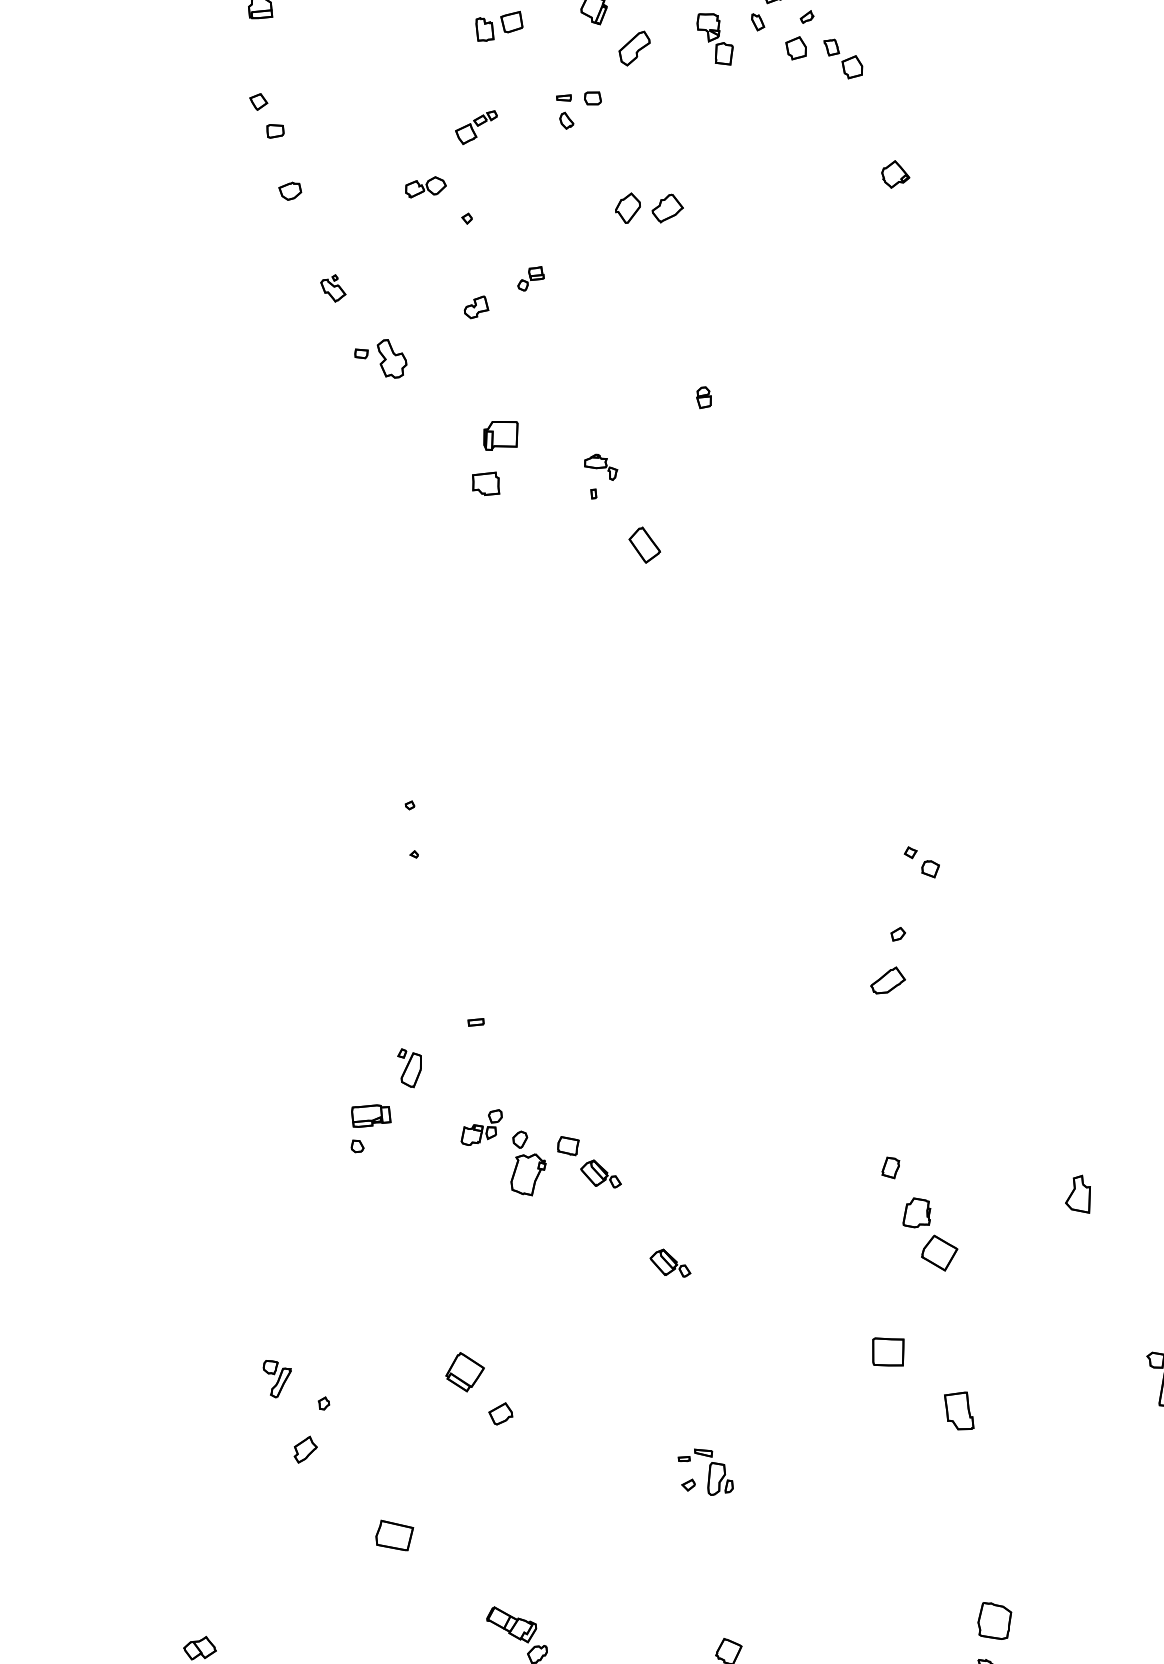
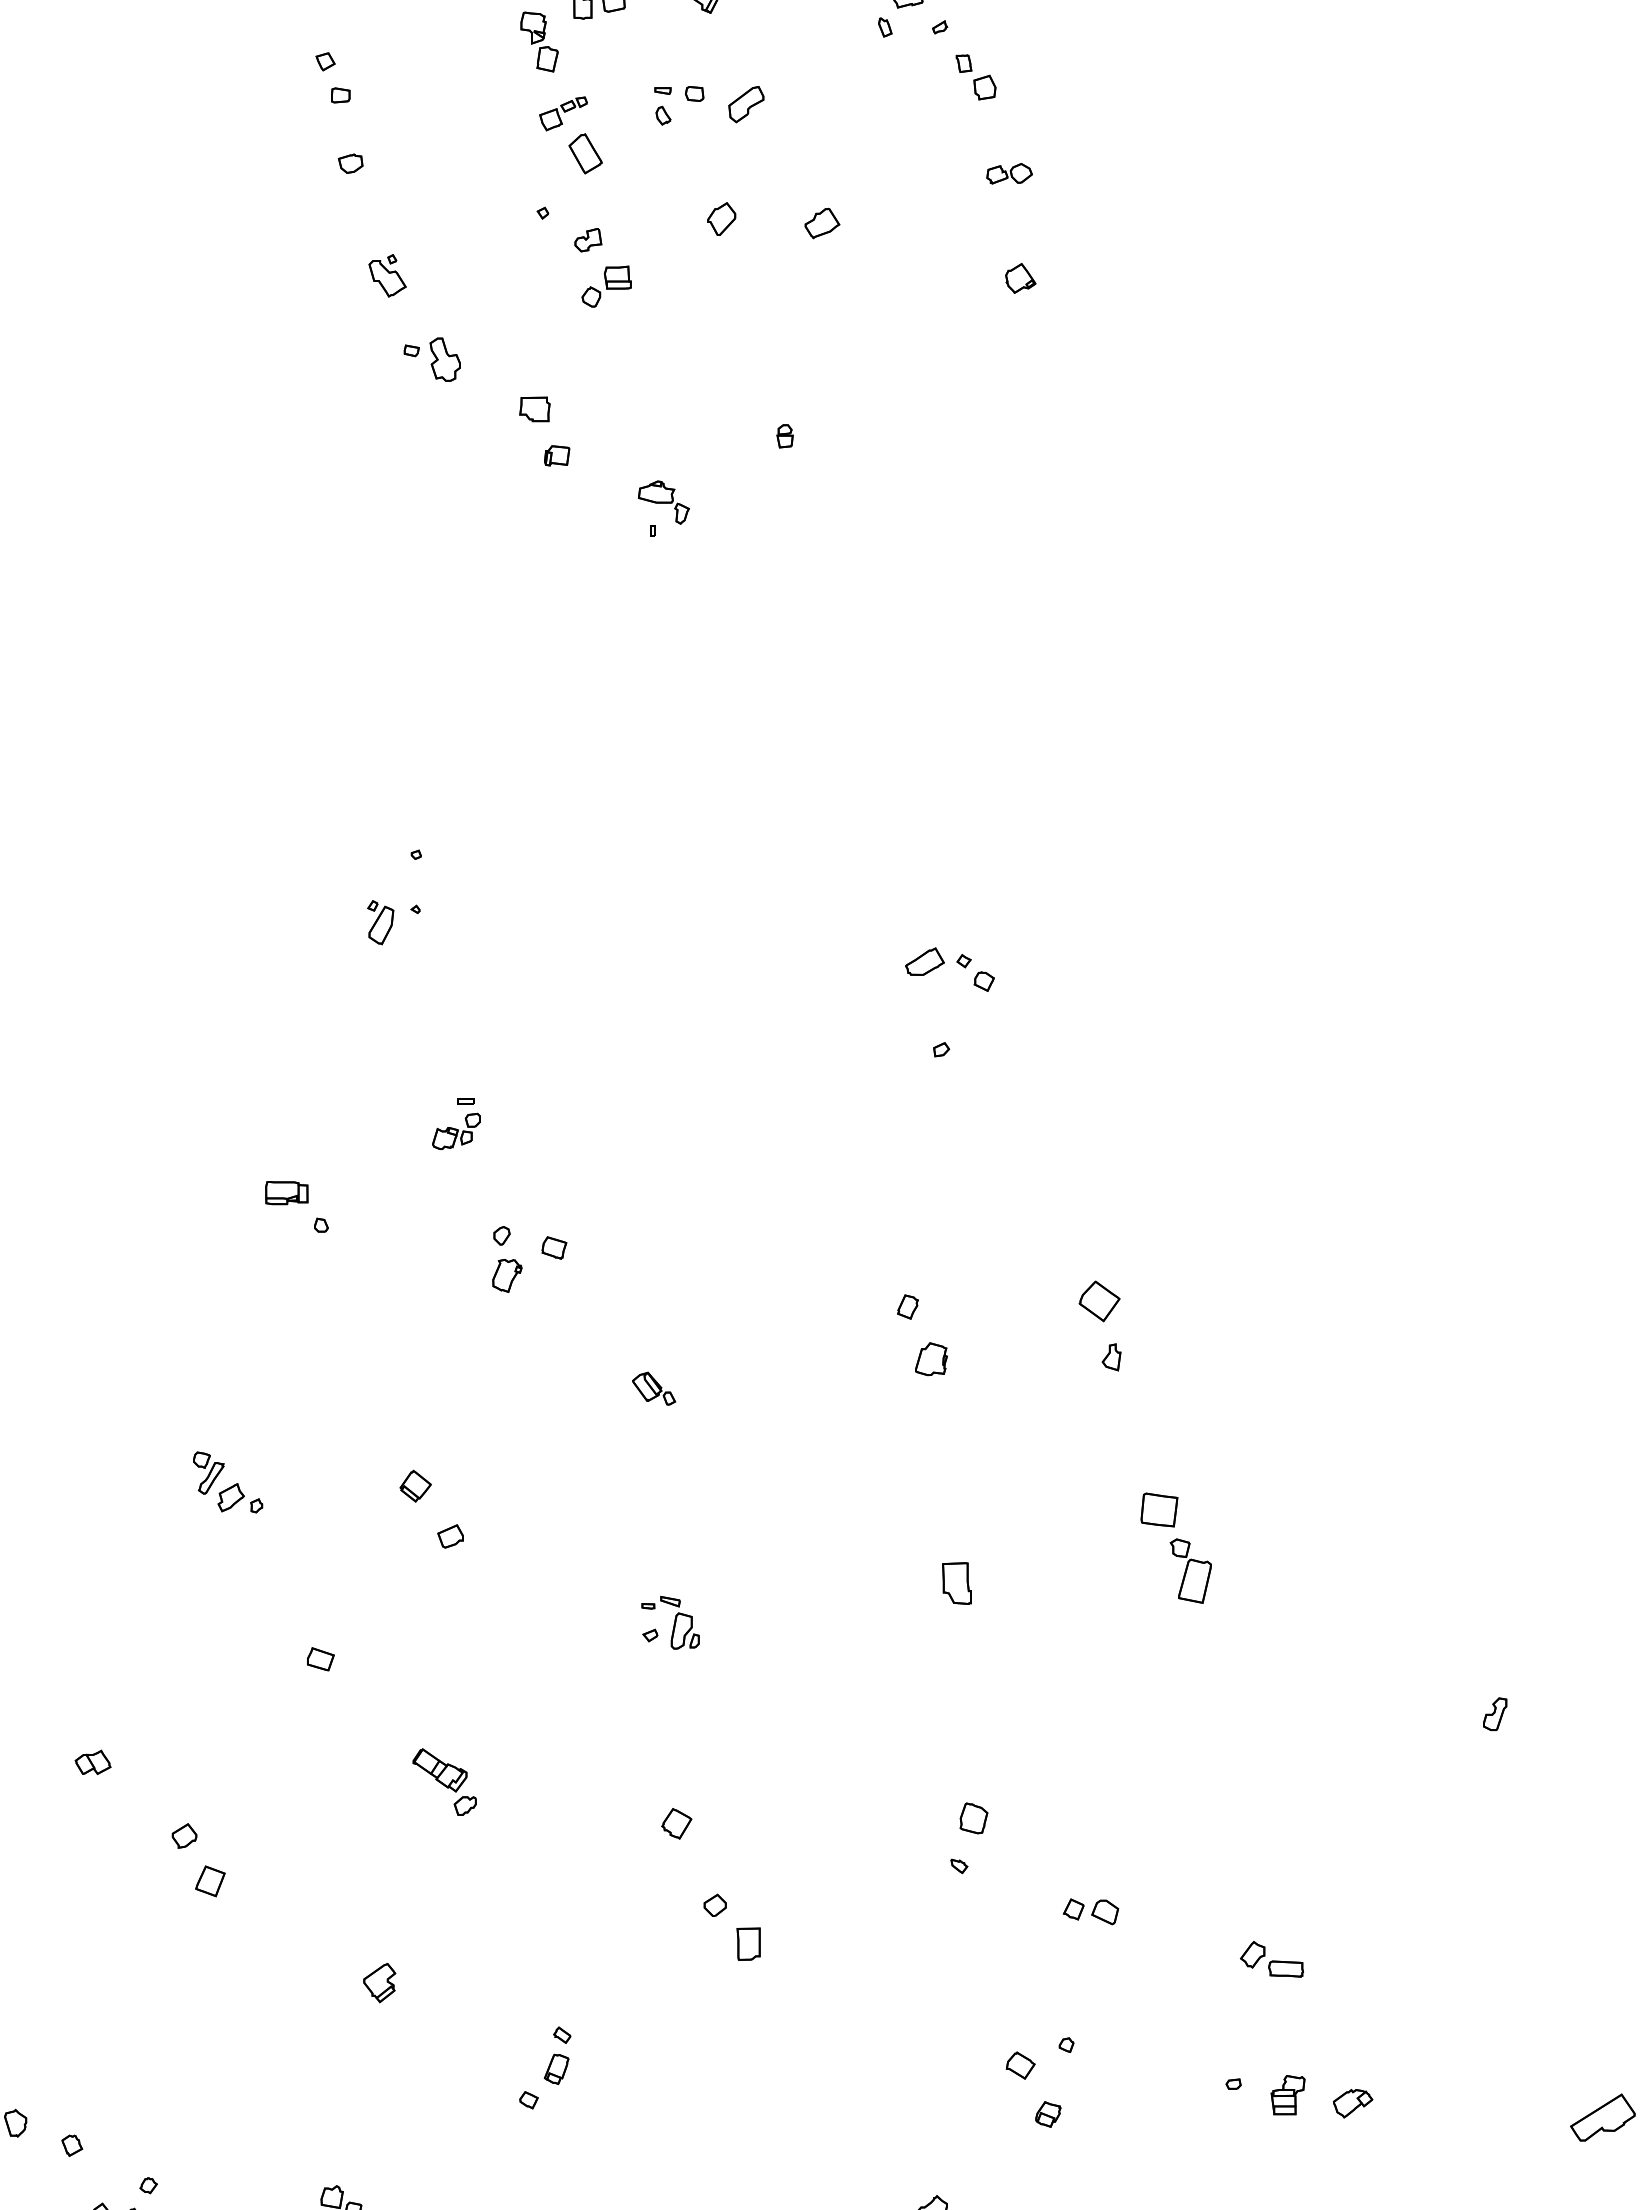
part: (715, 38) -> (539, 41), moved
part: (634, 48) -> (746, 104), moved
part: (796, 48) -> (924, 60), removed
part: (895, 174) -> (1020, 278), moved
part: (425, 186) -> (1009, 173), moved
part: (667, 208) -> (822, 223), moved
part: (530, 278) -> (606, 286), size x1.67
part: (333, 288) -> (387, 275), size x1.43
part: (476, 307) -> (588, 240), moved
part: (501, 434) -> (557, 455), size x0.62
part: (600, 467) -> (663, 502), size x1.43
part: (485, 484) -> (534, 409), moved
part: (644, 544) -> (585, 153), moved
part: (887, 980) -> (924, 961), moved
part: (410, 1067) -> (380, 922), moved
part: (370, 1116) -> (286, 1193), moved
part: (481, 1126) -> (456, 1130), moved
part: (528, 1174) -> (507, 1275), size x0.71
part: (601, 1174) -> (587, 1282), removed
part: (1077, 1195) -> (1111, 1357), size x0.62
part: (939, 1253) -> (1099, 1301), moved
part: (888, 1351) -> (1159, 1509), moved
part: (464, 1371) -> (415, 1485), size x0.71
part: (304, 1449) -> (230, 1497), moved
part: (394, 1535) -> (320, 1659), size x0.62
part: (994, 1620) -> (973, 1818), size x0.71

